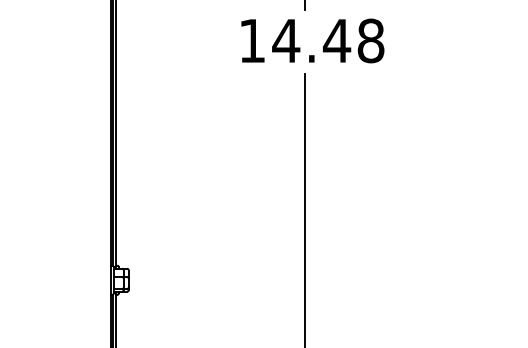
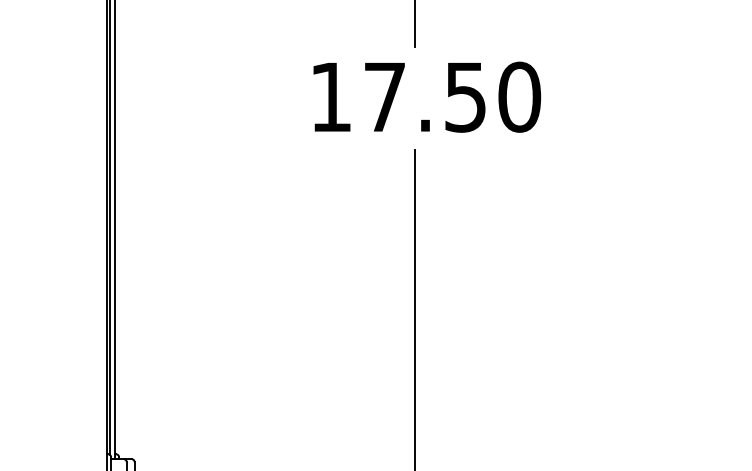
text: (328, 40) -> (452, 96), 14.48 -> 17.50

